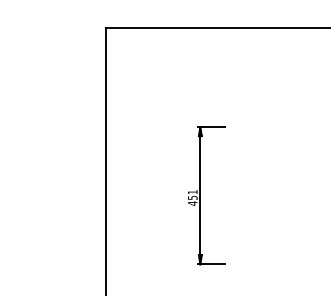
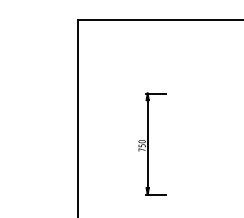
text: (192, 197) -> (141, 145), 451 -> 750

